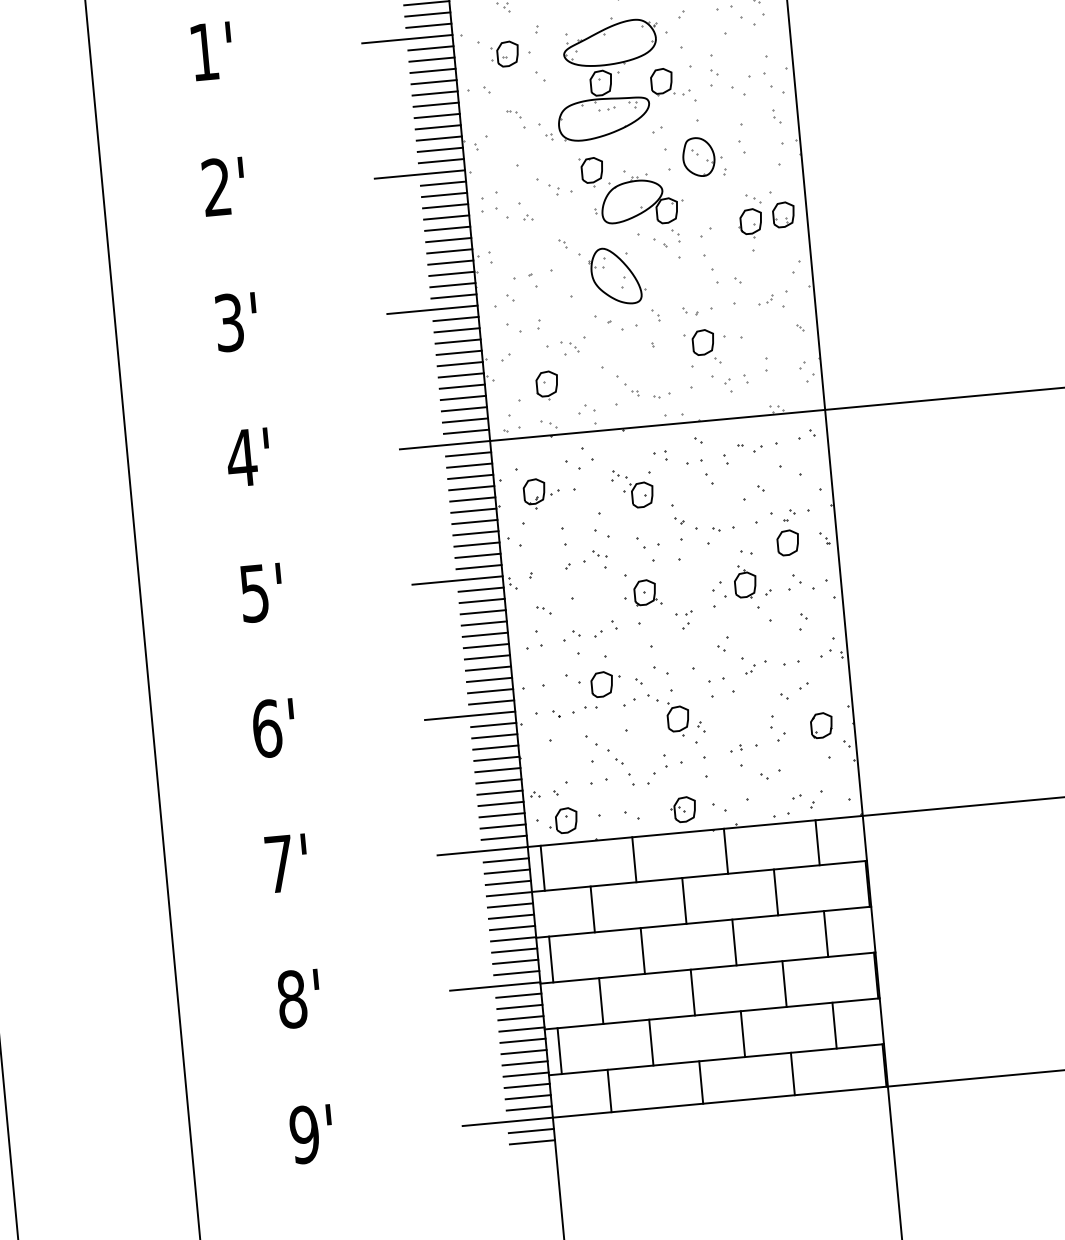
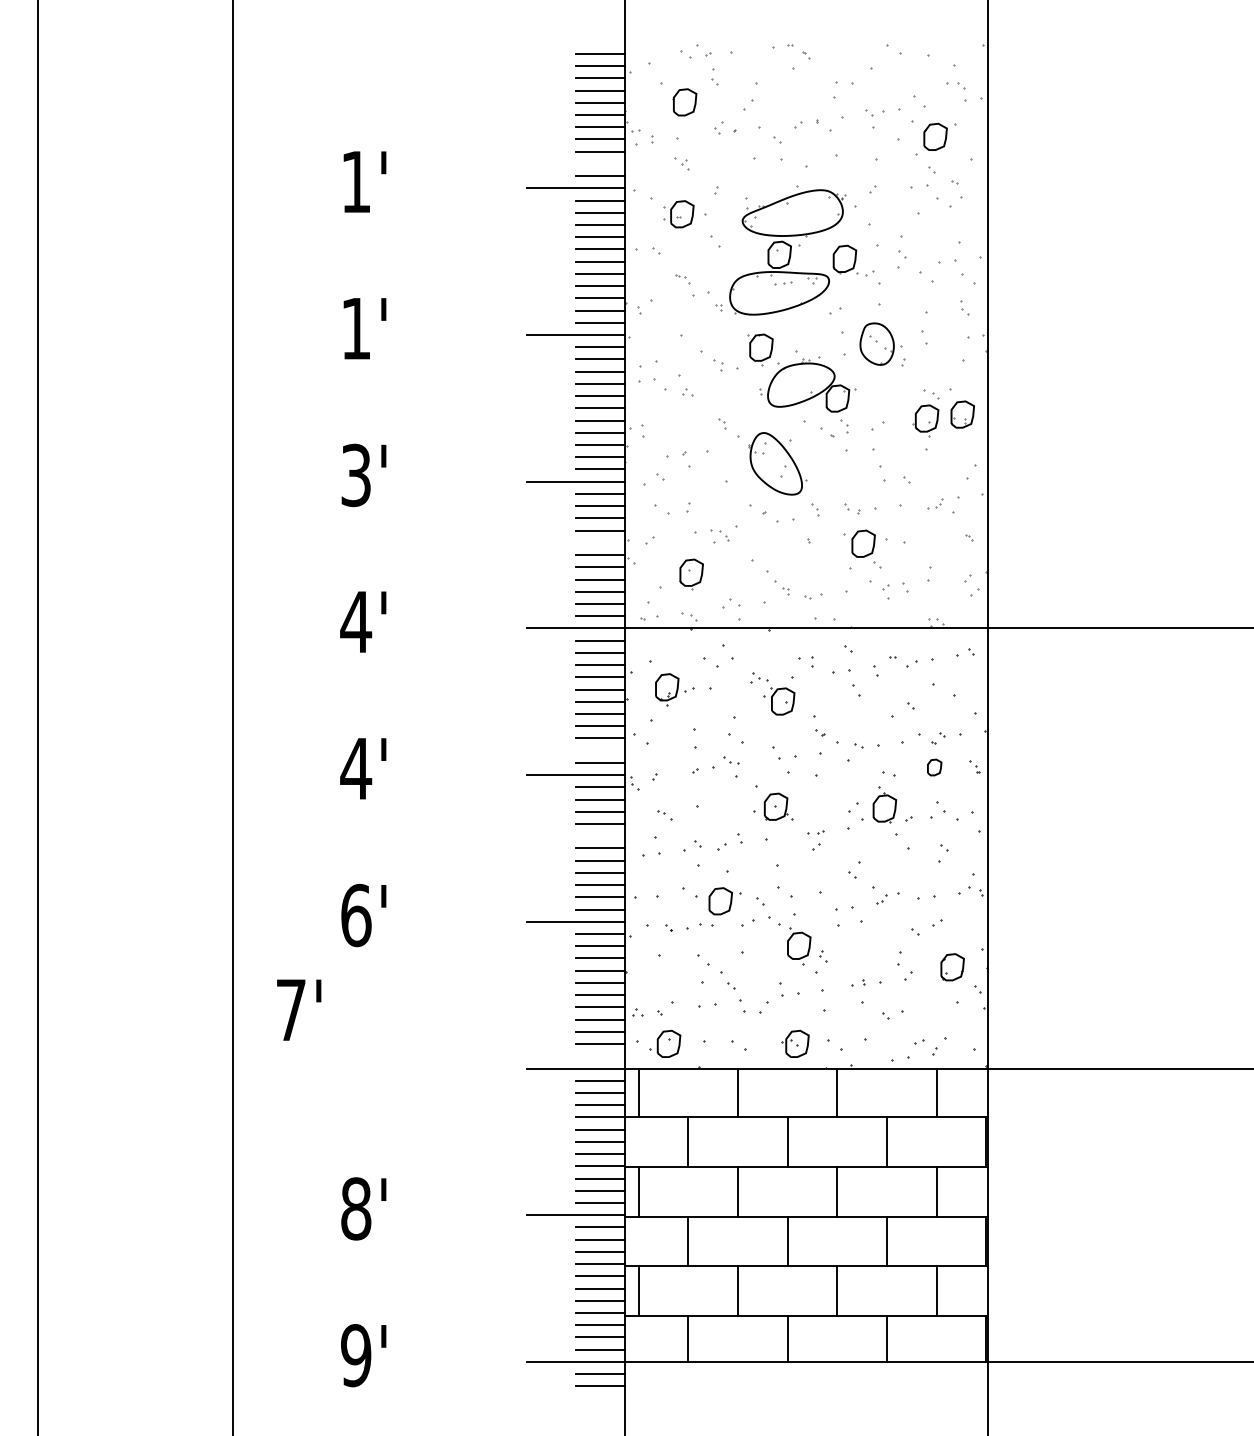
line: (427, 14) -> (599, 163), removed
text: (216, 187) -> (355, 328), 2' -> 1'
line: (459, 363) -> (599, 542), removed
part: (787, 542) -> (934, 767), size x0.6
line: (477, 555) -> (599, 750), removed
text: (254, 594) -> (356, 769), 5' -> 4'
line: (484, 635) -> (599, 836), removed
line: (503, 838) -> (599, 1056), removed
text: (287, 862) -> (299, 1009), moved

